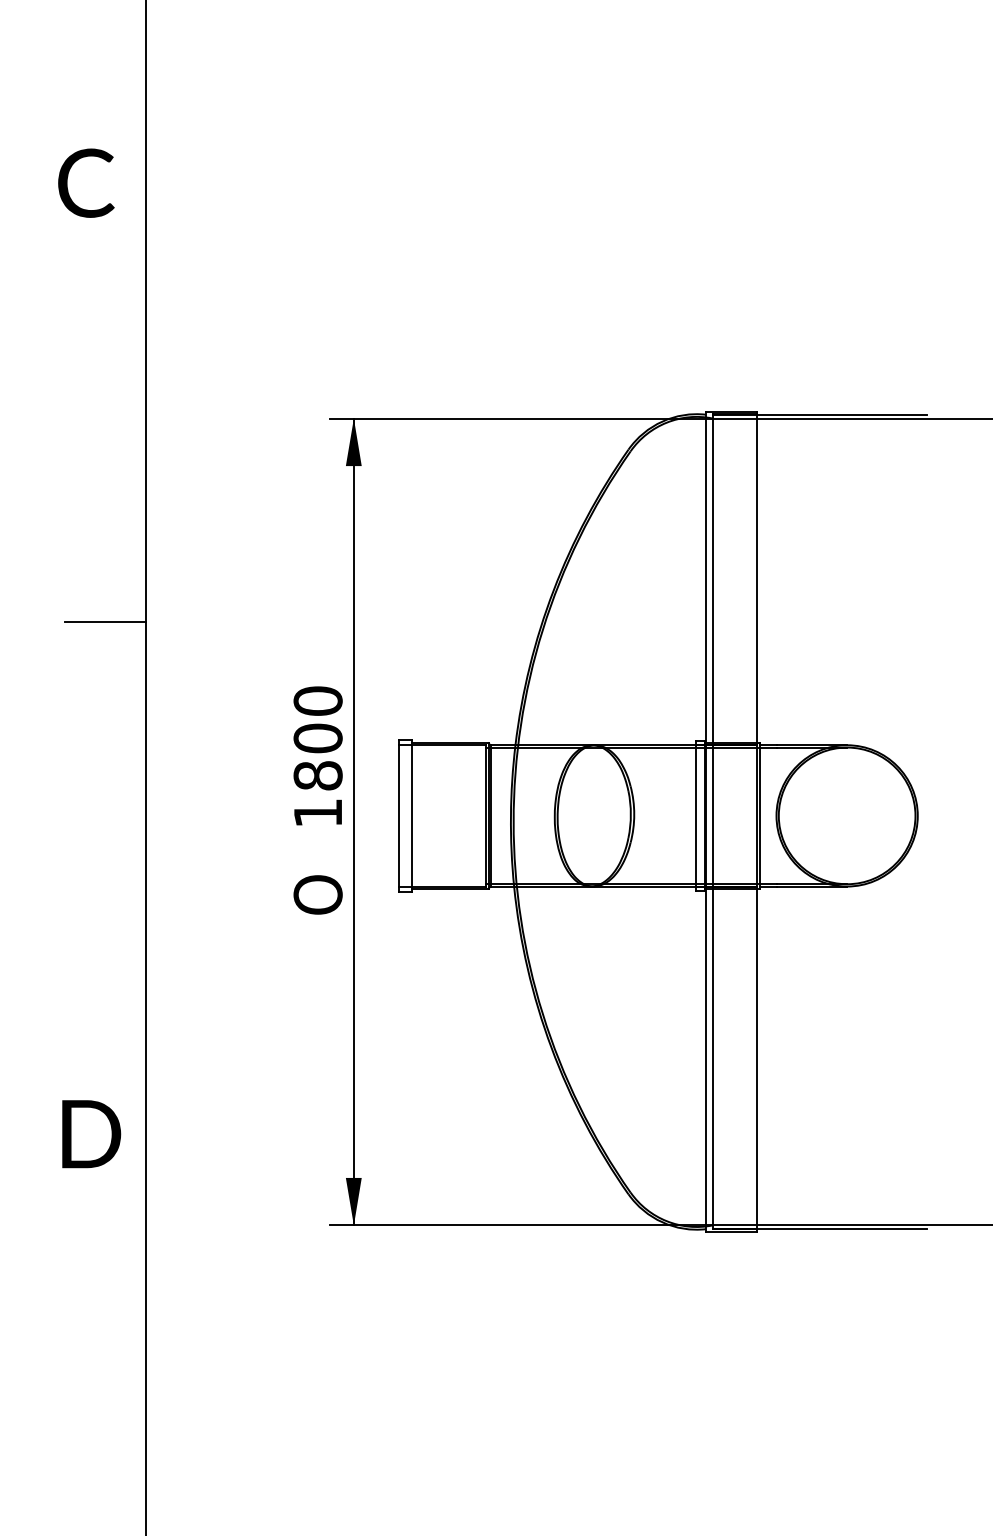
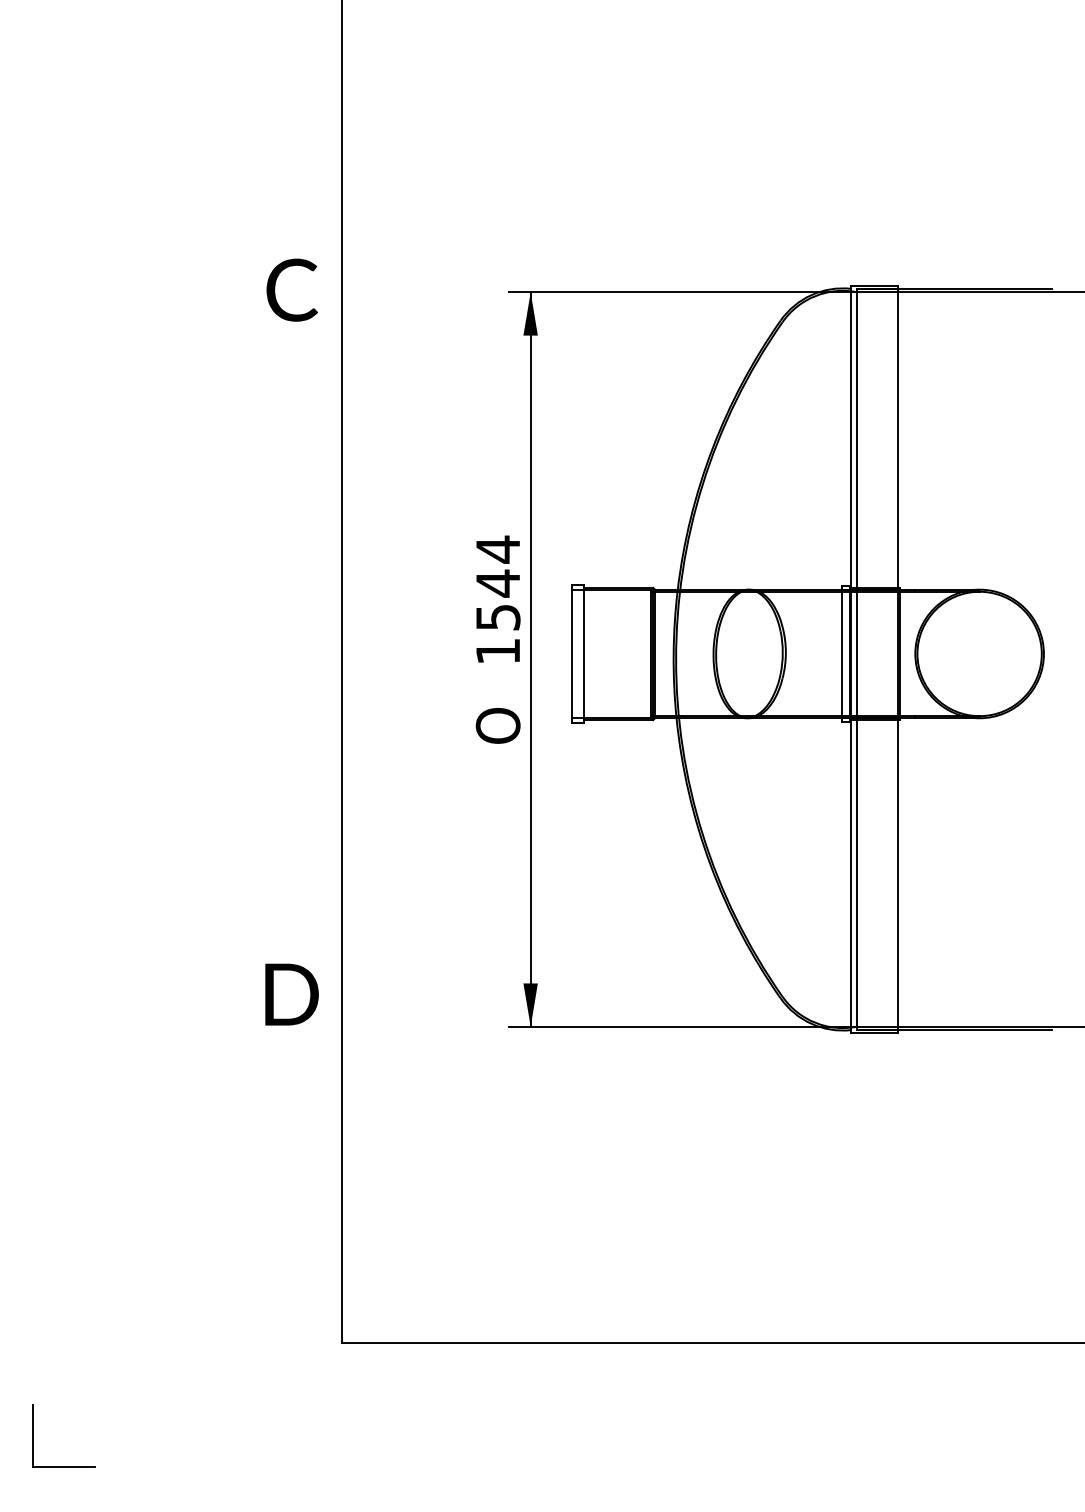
text: (85, 182) -> (291, 289), moved
line: (105, 622) -> (304, 477), removed
text: (317, 737) -> (497, 582), 1800 -> 1544
text: (91, 1134) -> (291, 994), moved

